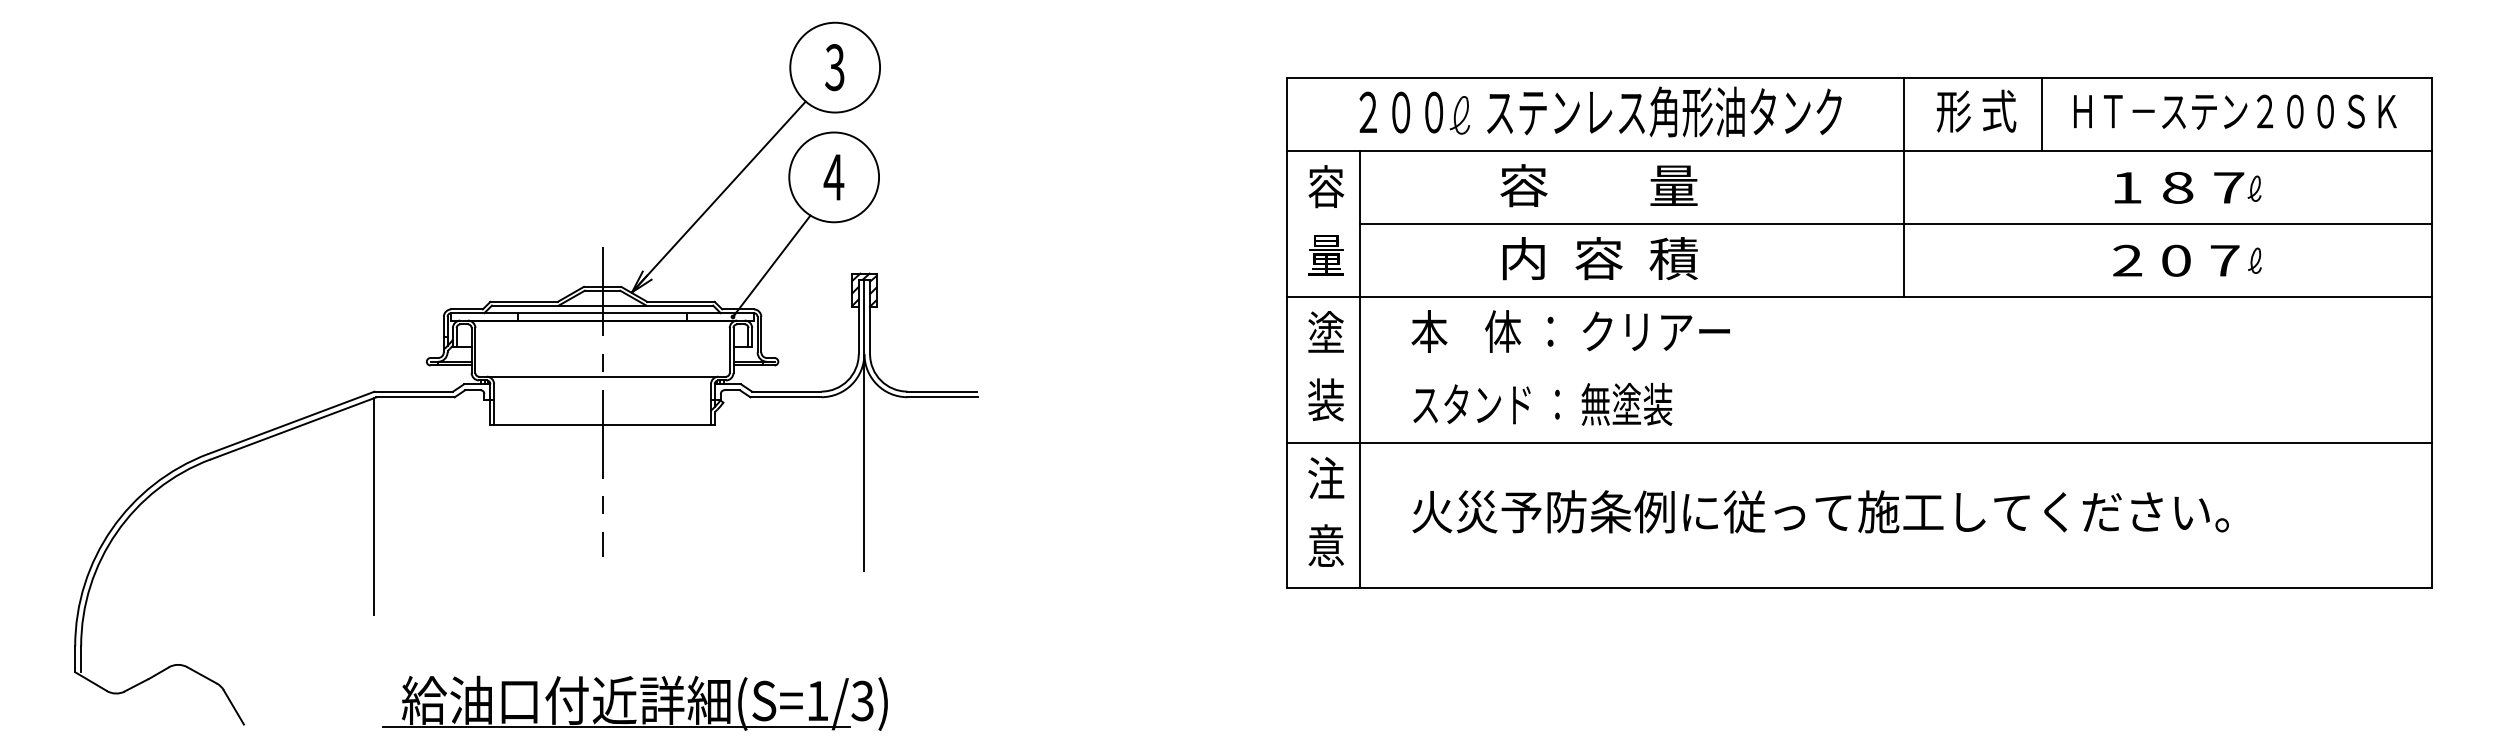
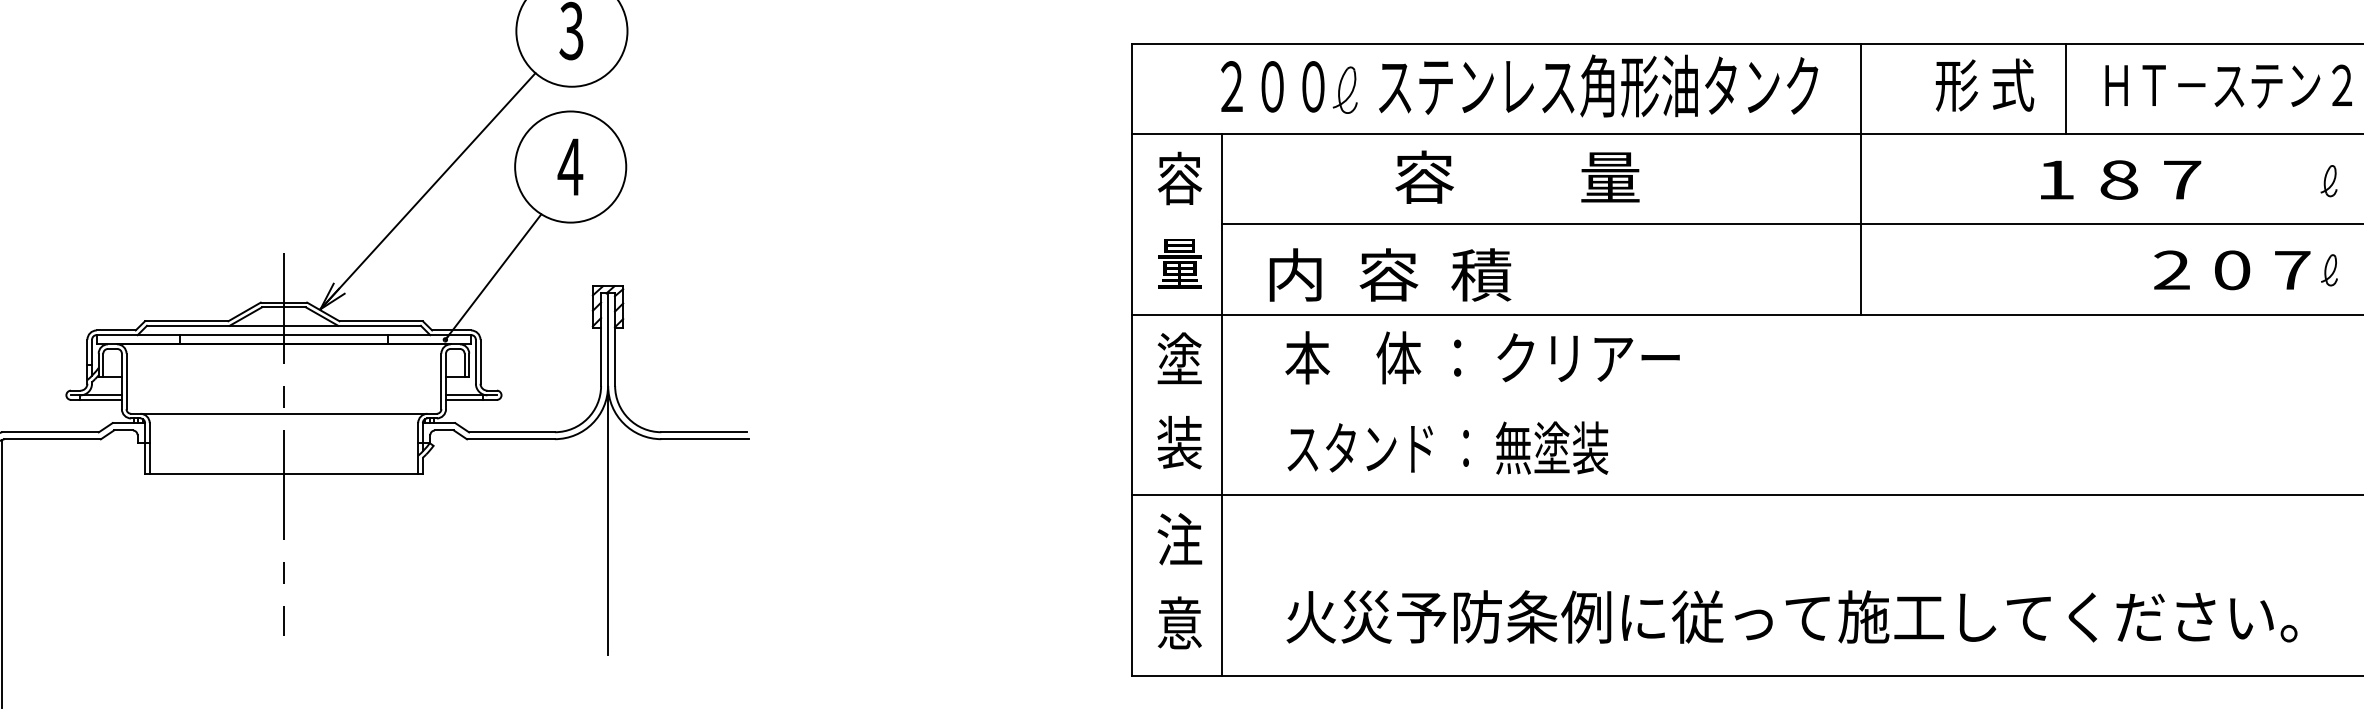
line: (1904, 186) -> (1861, 178), moved
text: (2179, 187) -> (2121, 179), moved
text: (1600, 258) -> (1390, 274), moved
text: (1820, 511) -> (1791, 616), moved

